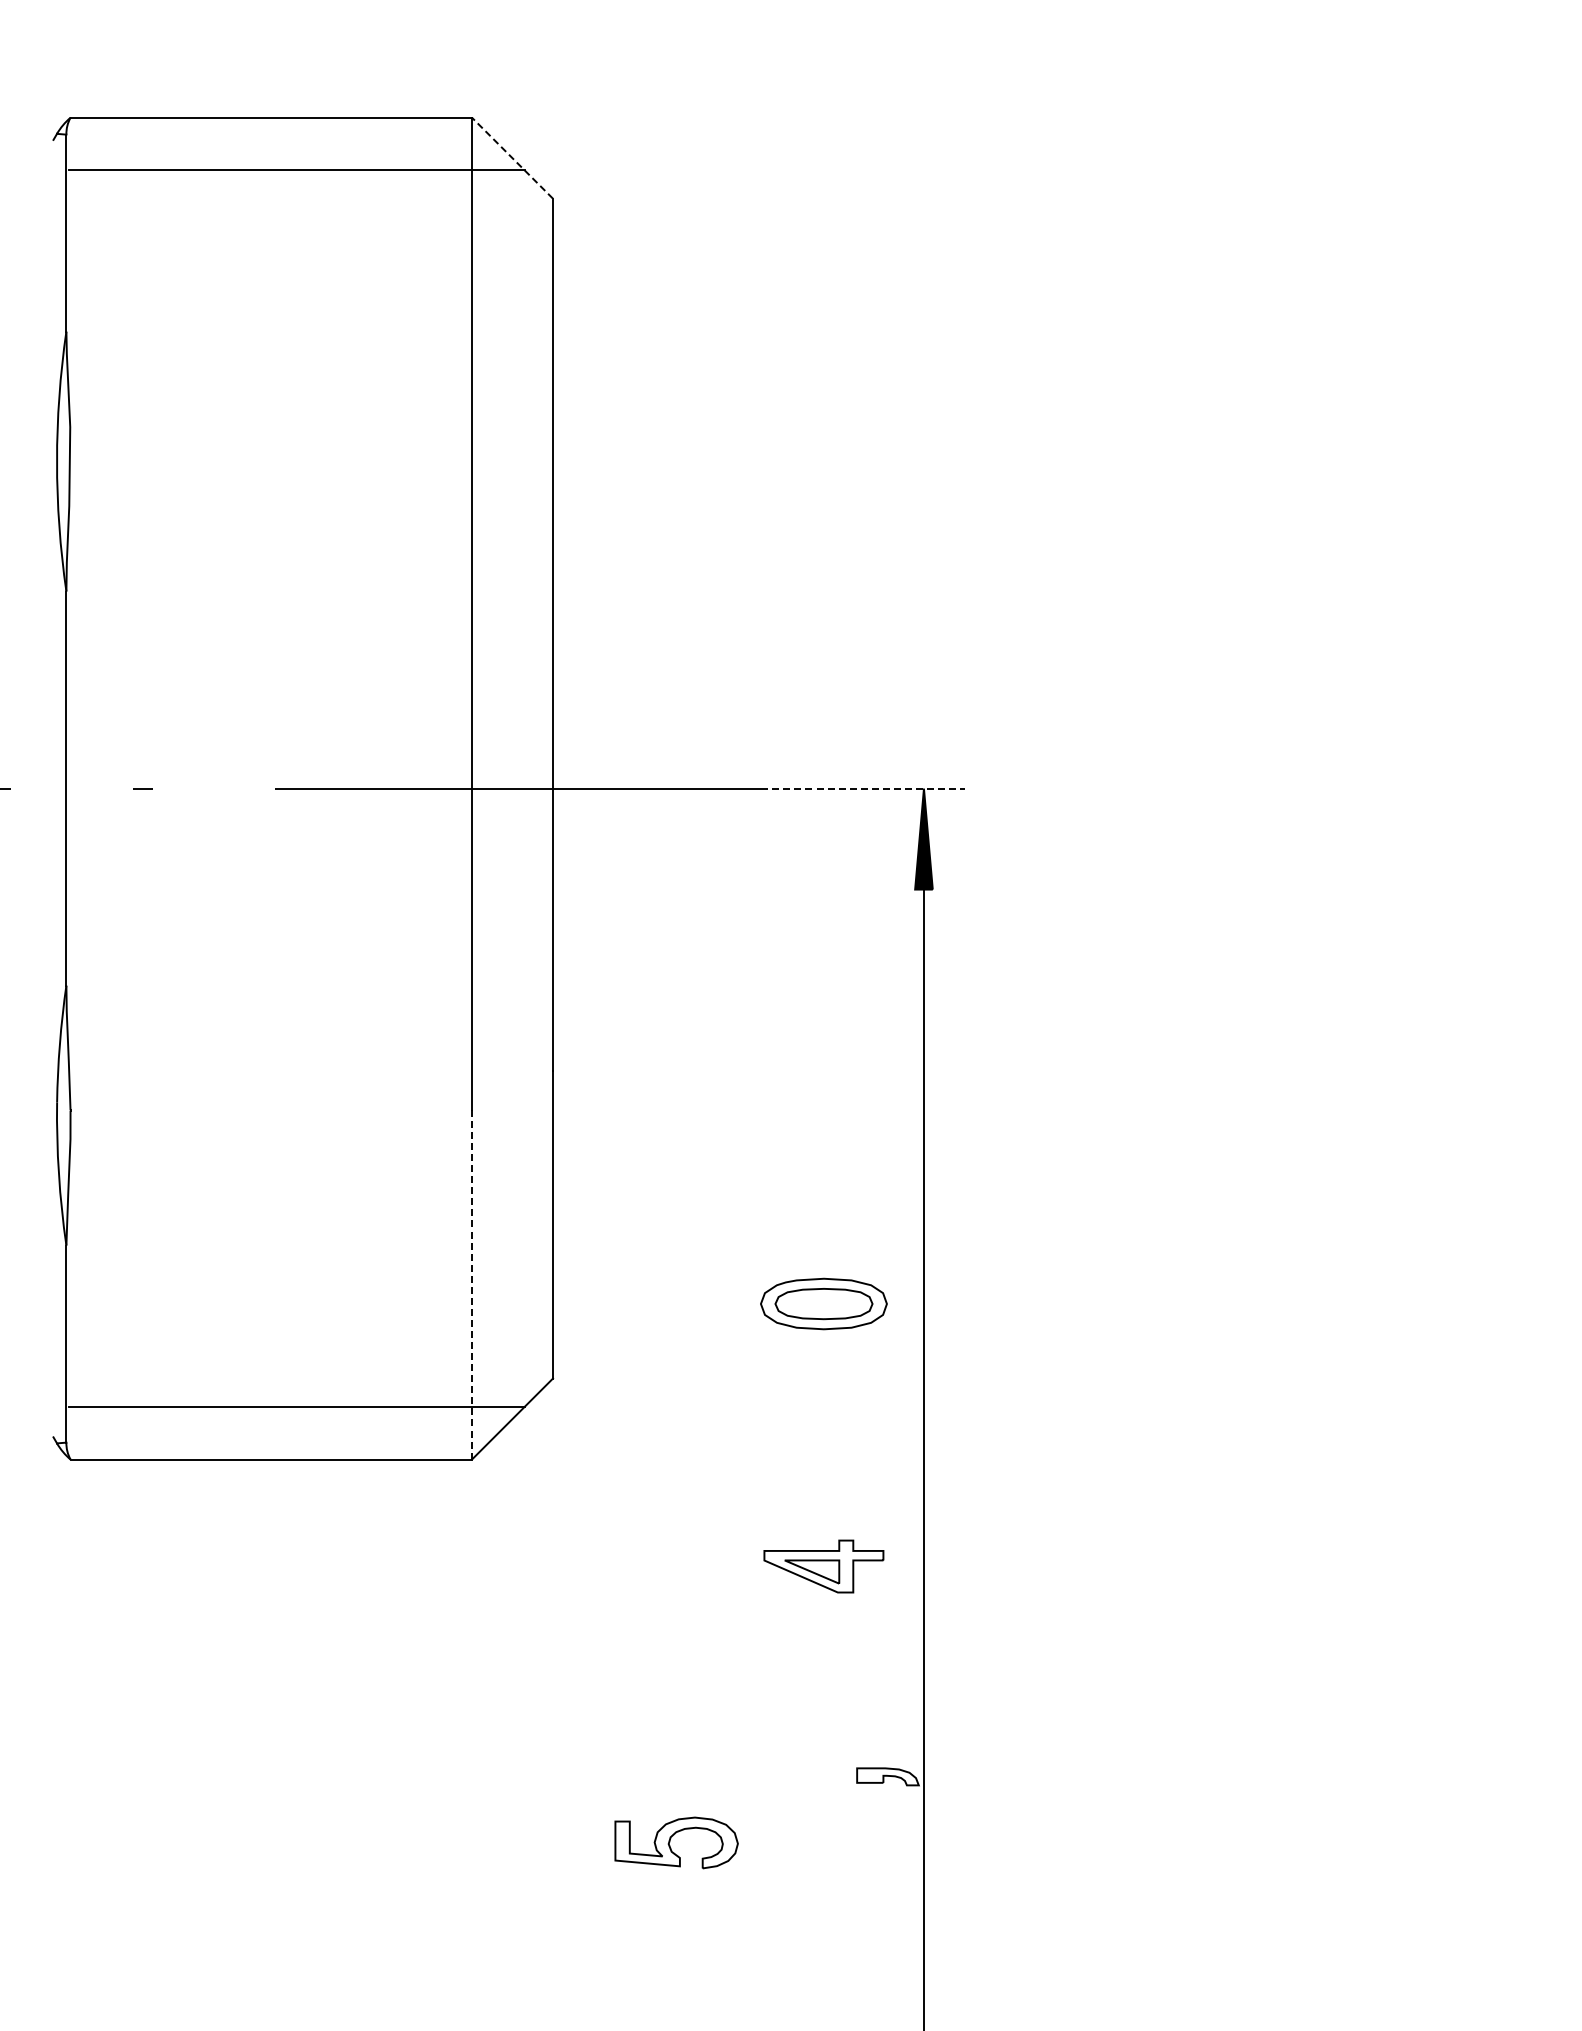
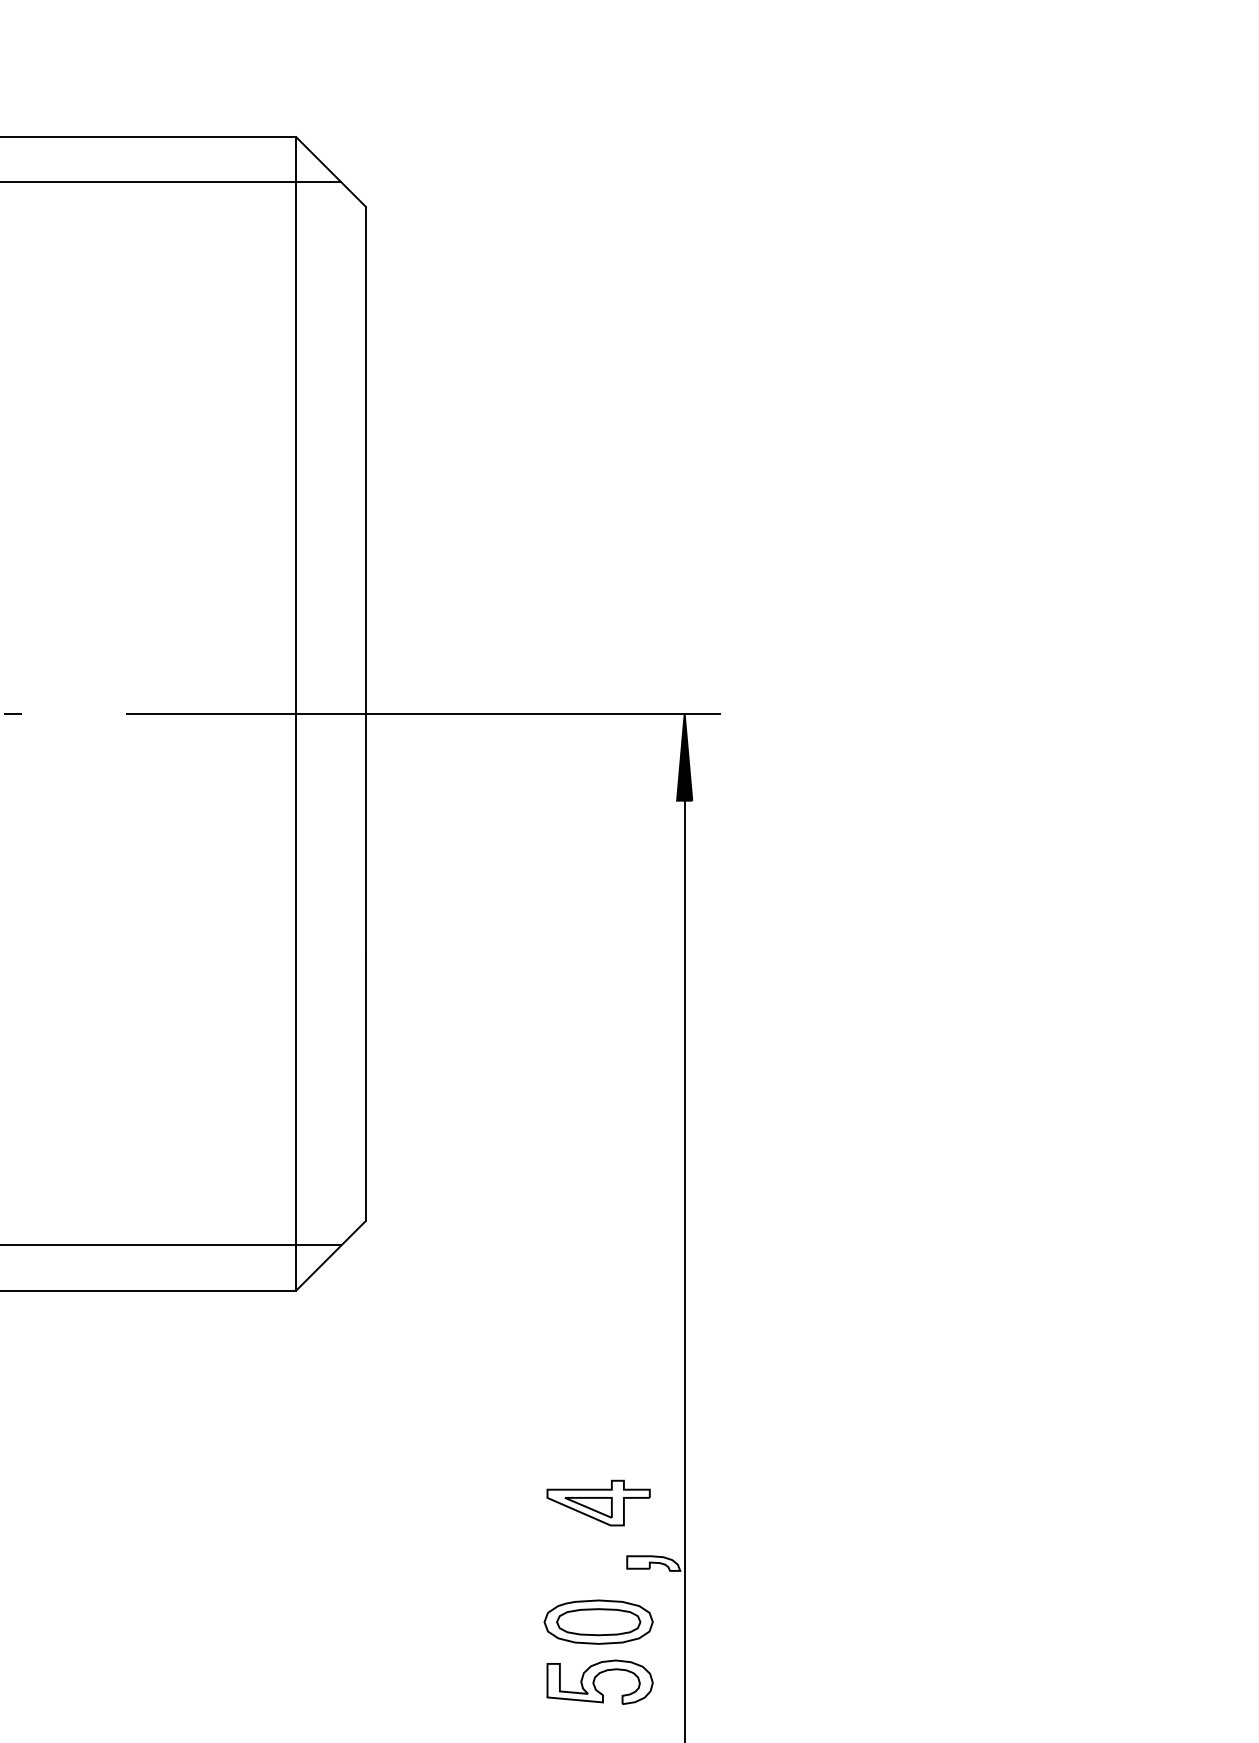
line: (512, 157) -> (330, 171), dashed -> solid
line: (862, 788) -> (631, 713), dashed -> solid
line: (471, 1284) -> (295, 1140), dashed -> solid
part: (823, 1303) -> (598, 1621), moved
part: (823, 1566) -> (598, 1503), moved
part: (676, 1842) -> (600, 1681), moved

